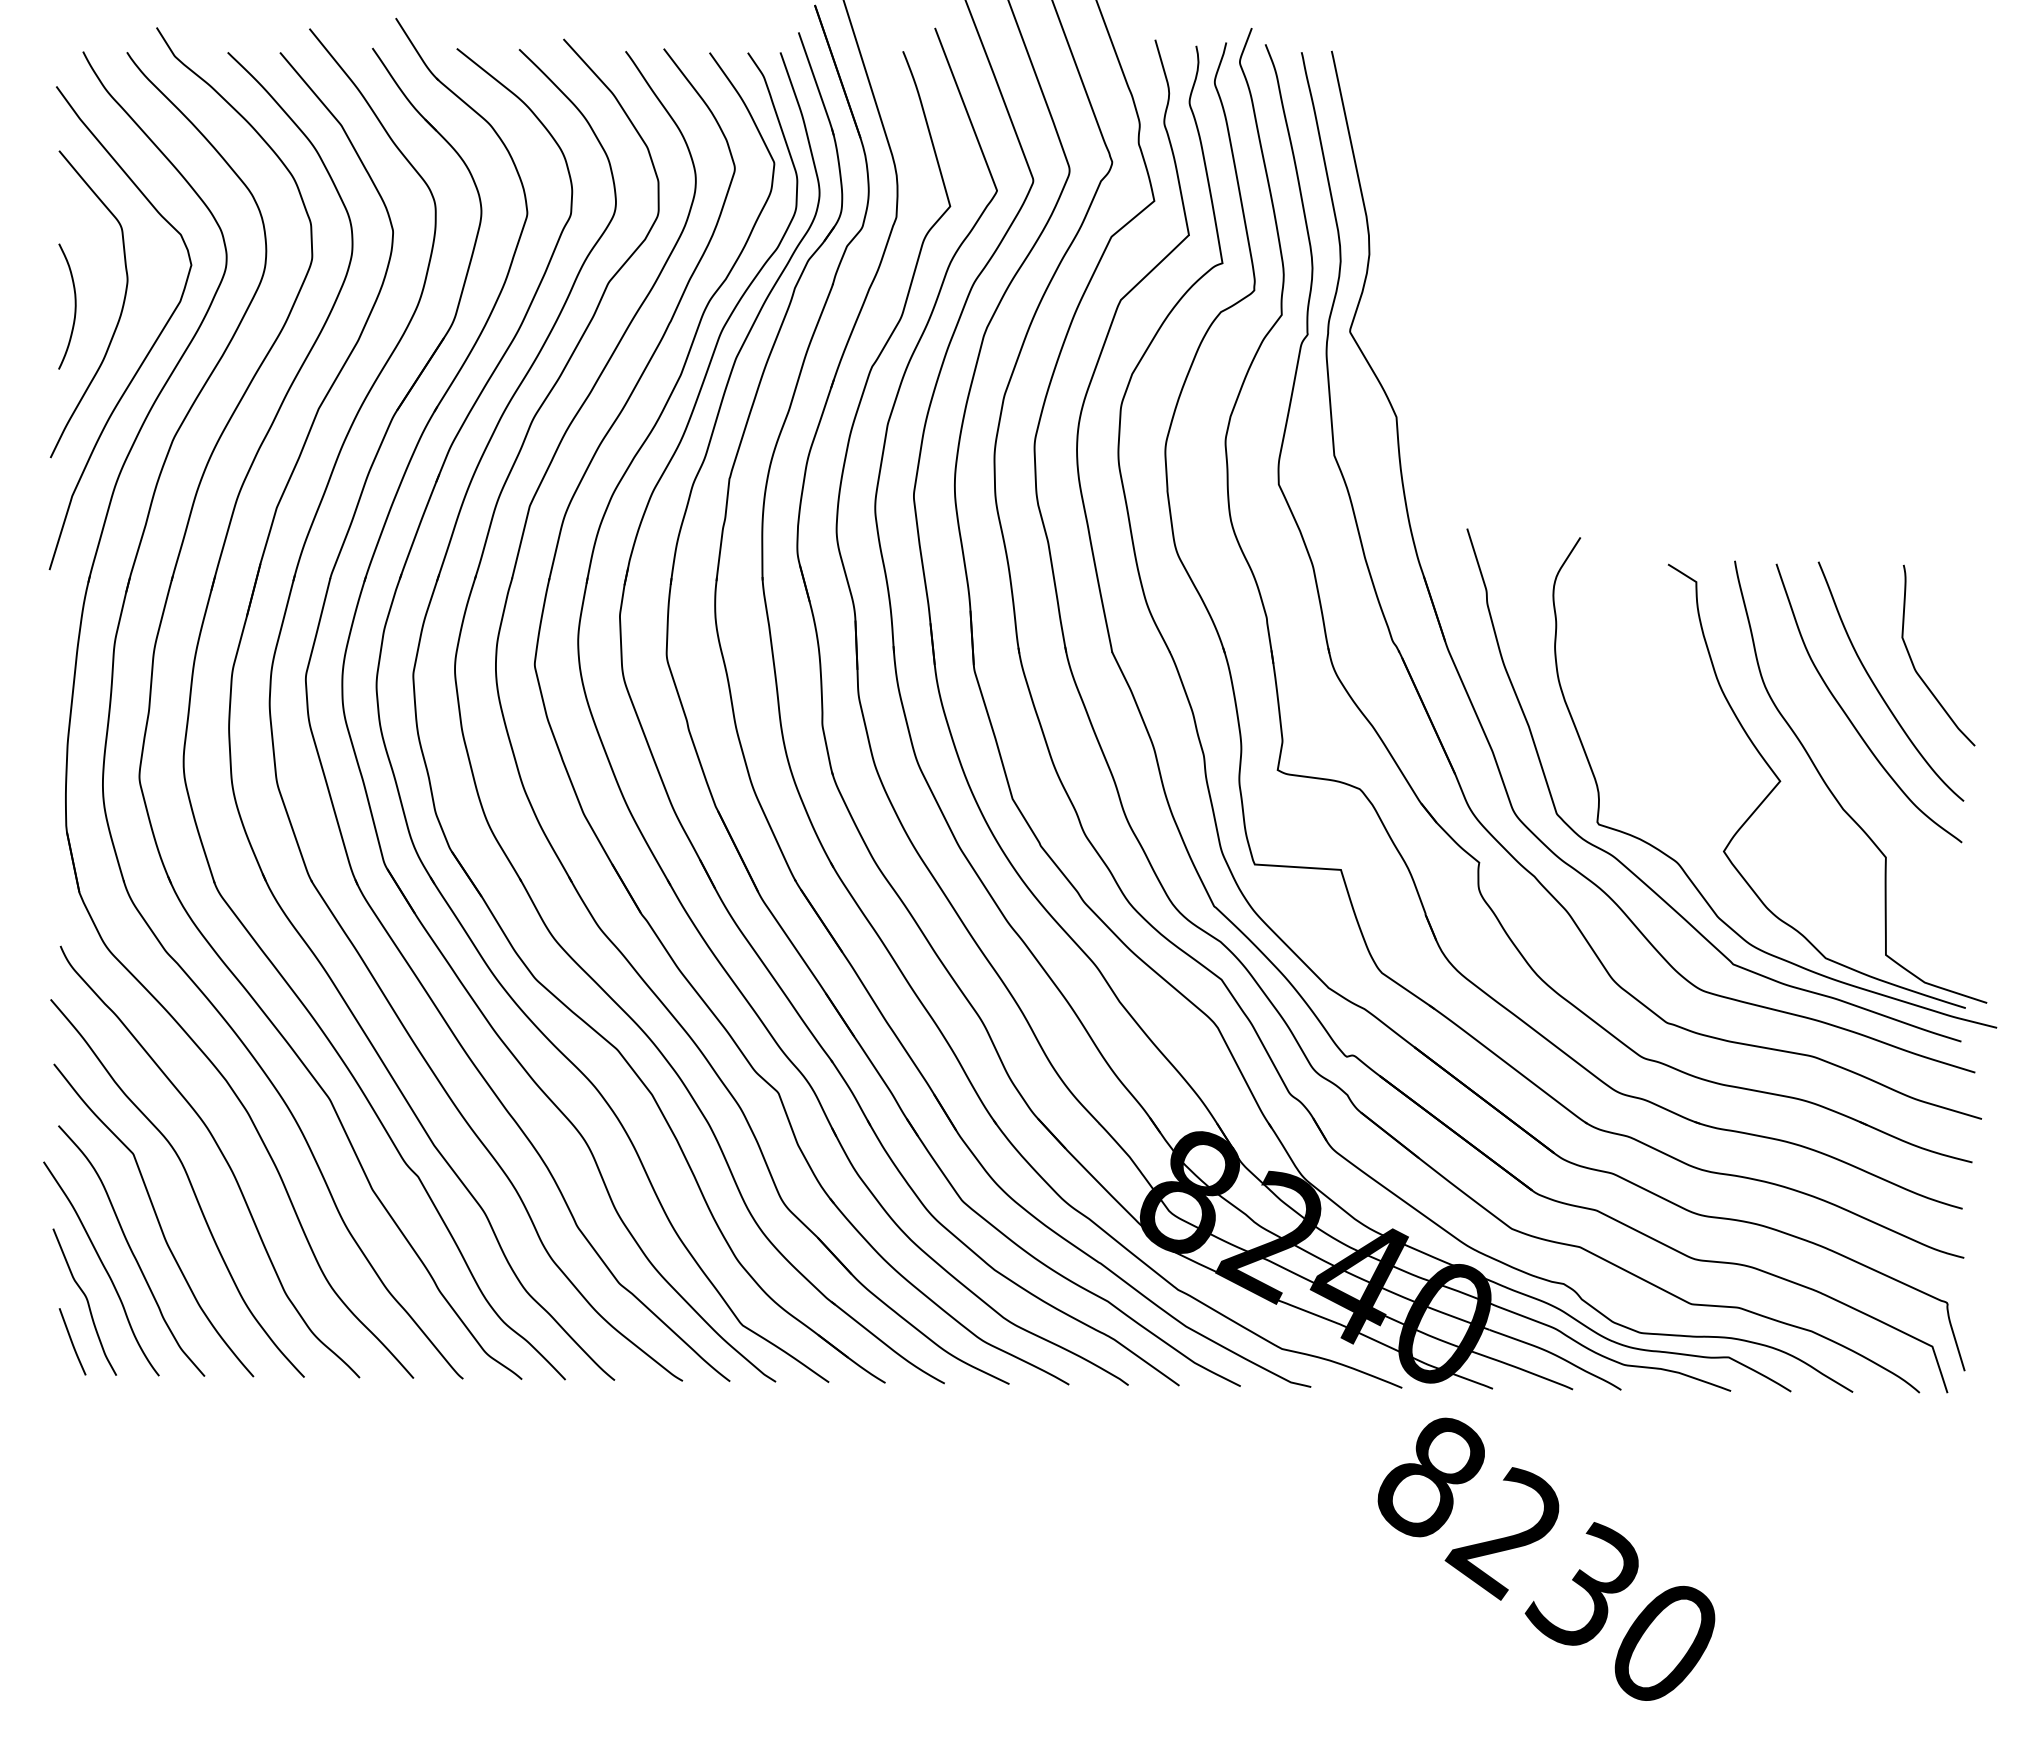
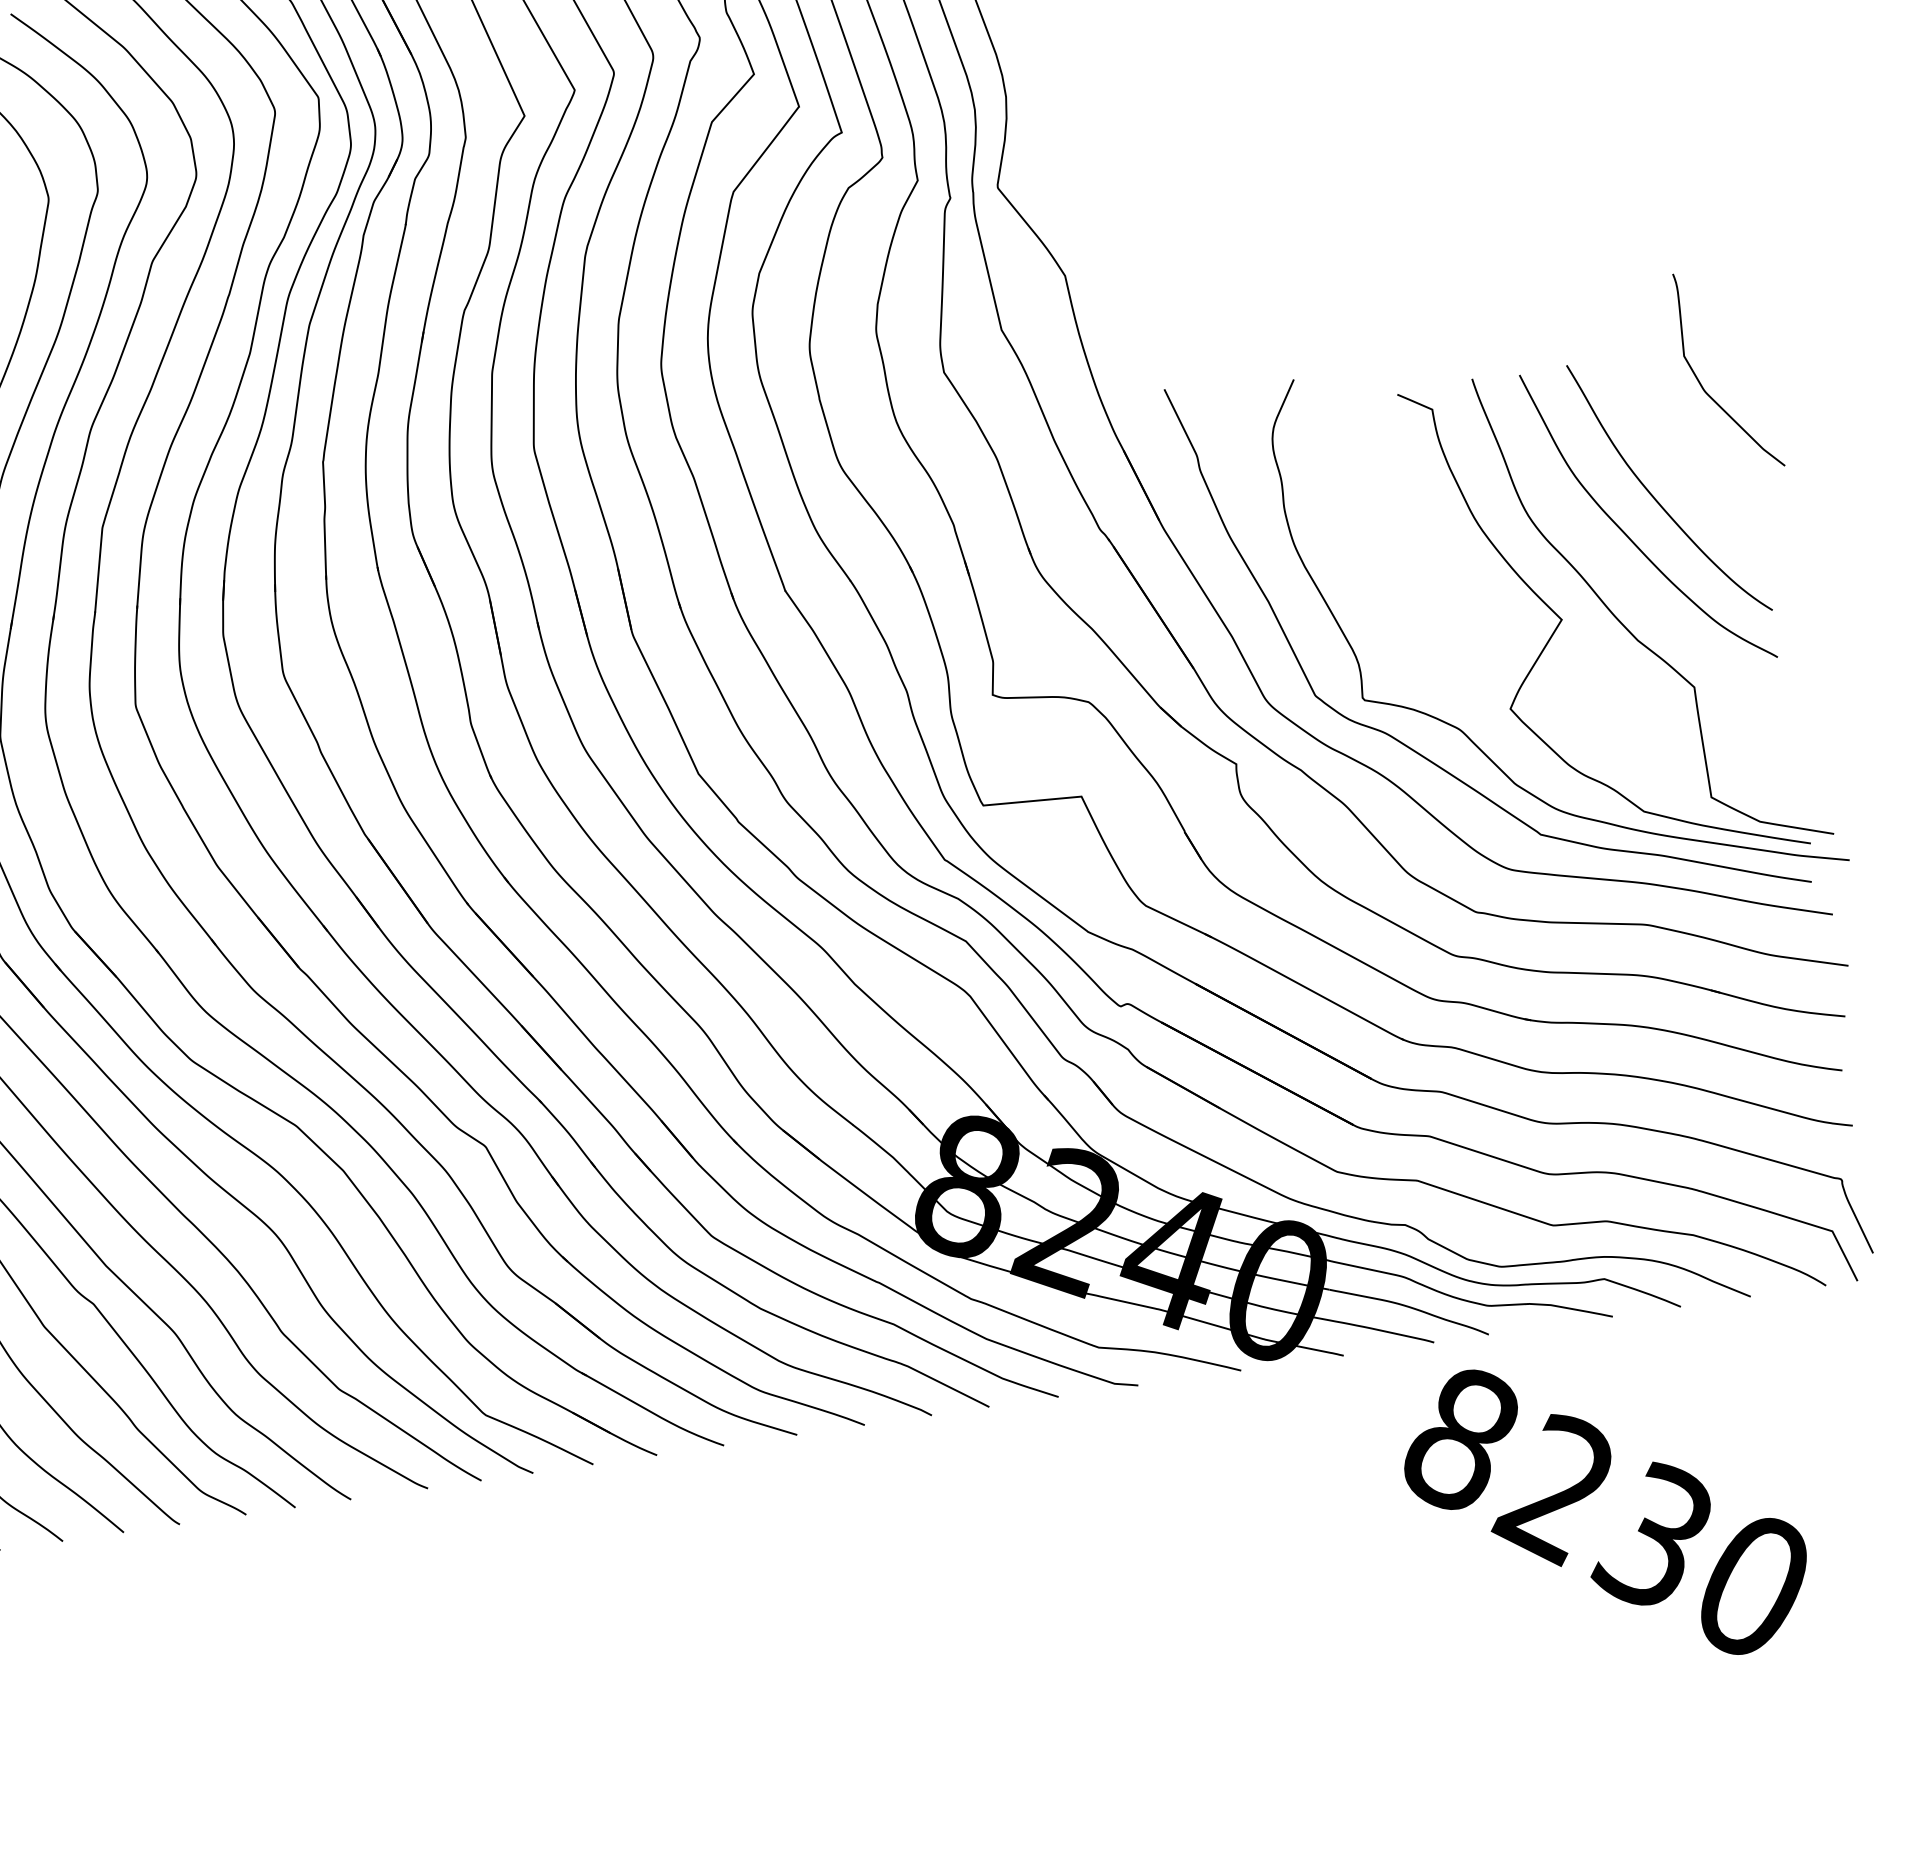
curve: (1915, 667) -> (1704, 387), moved
text: (1546, 1558) -> (1605, 1511), moved

